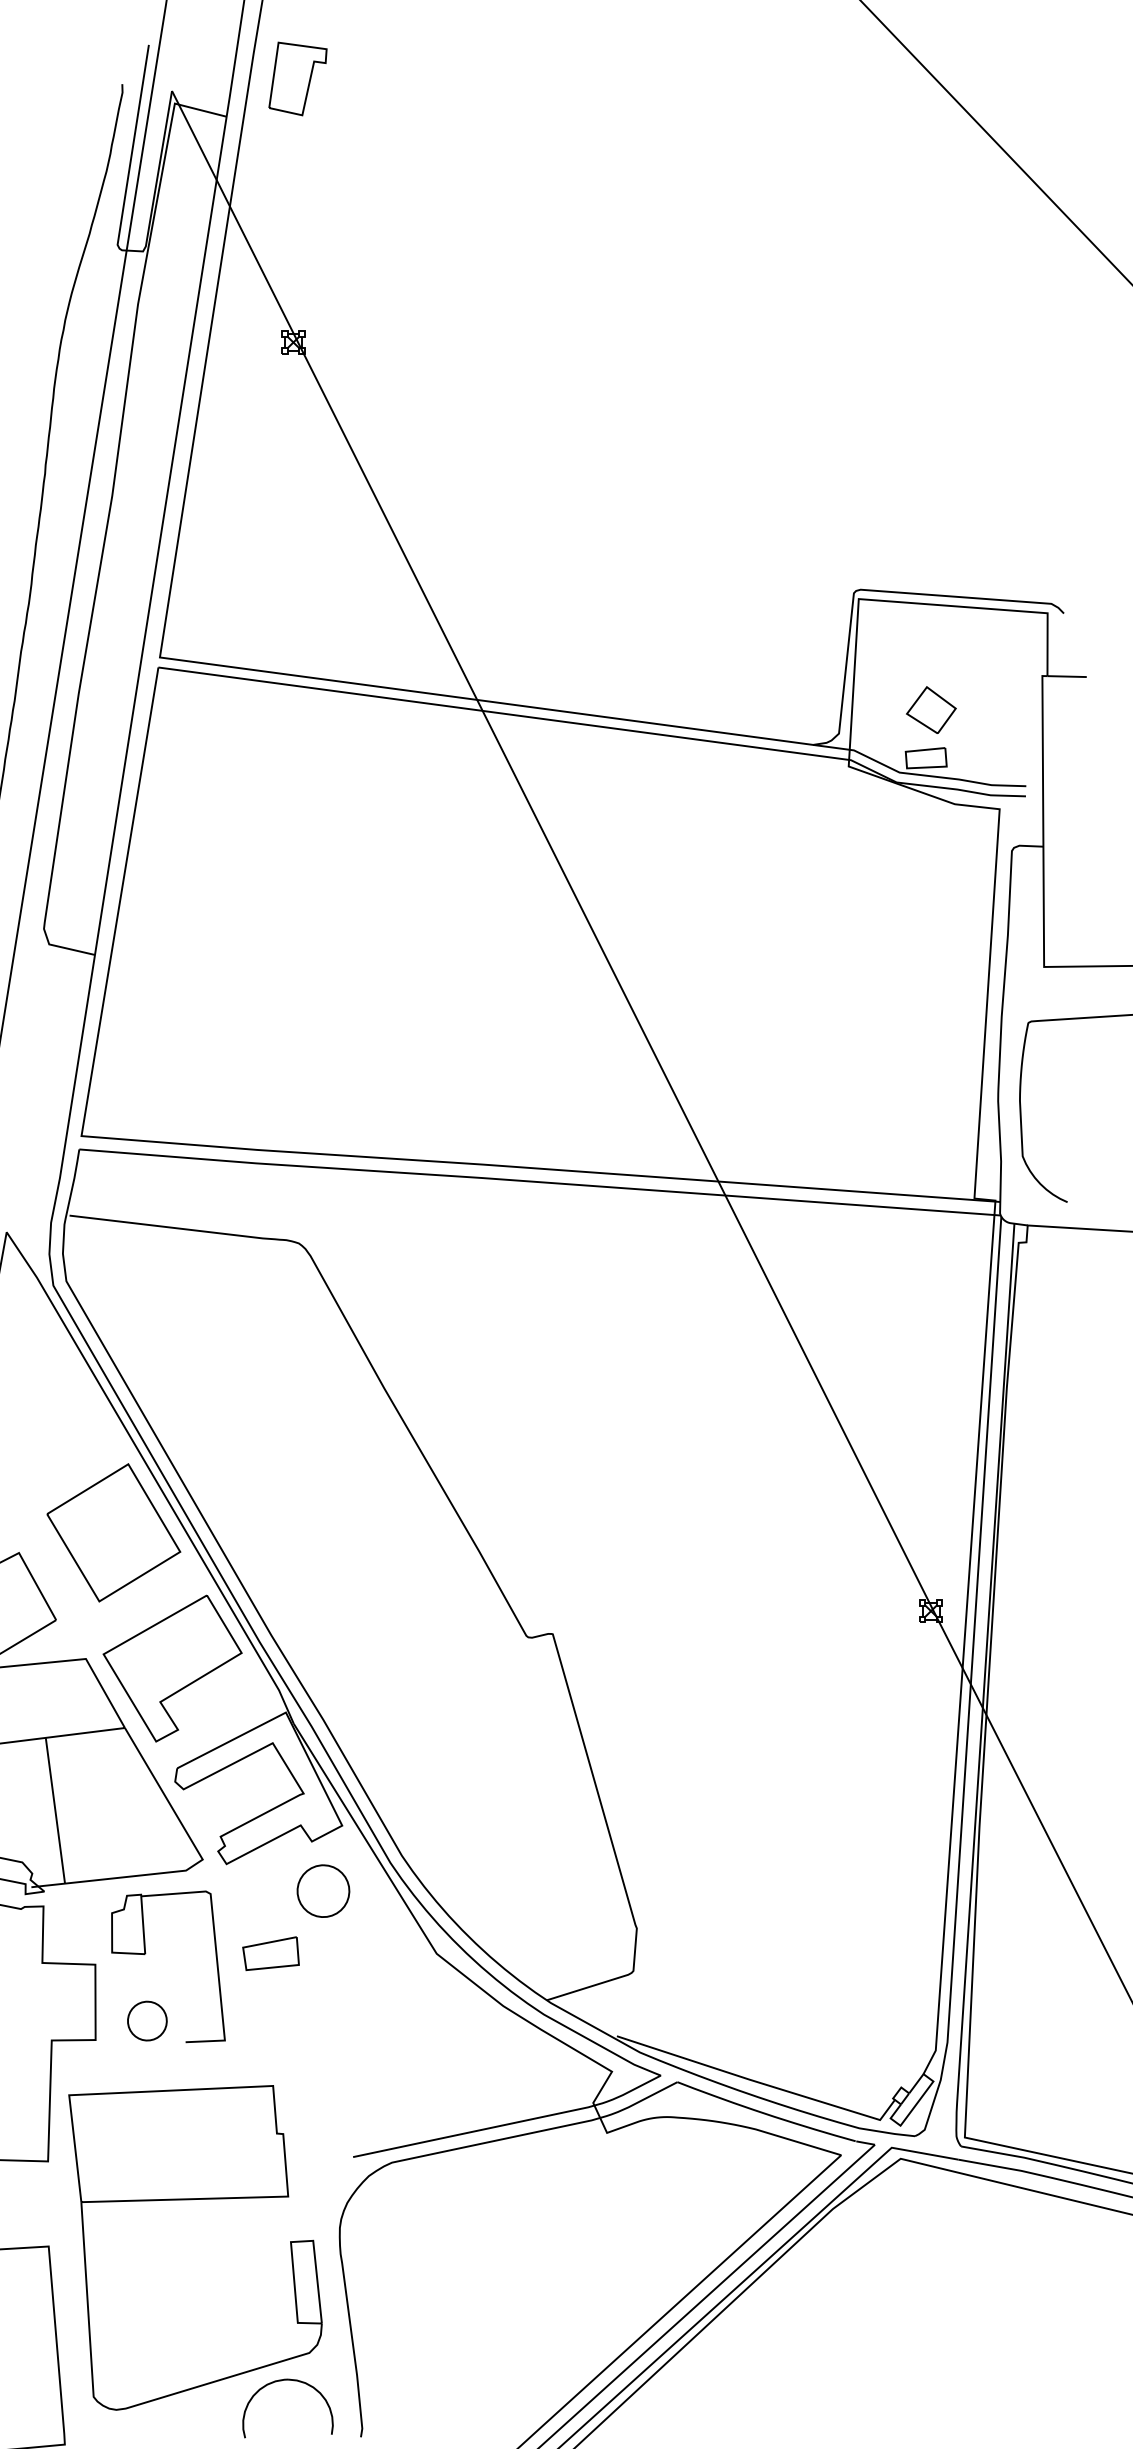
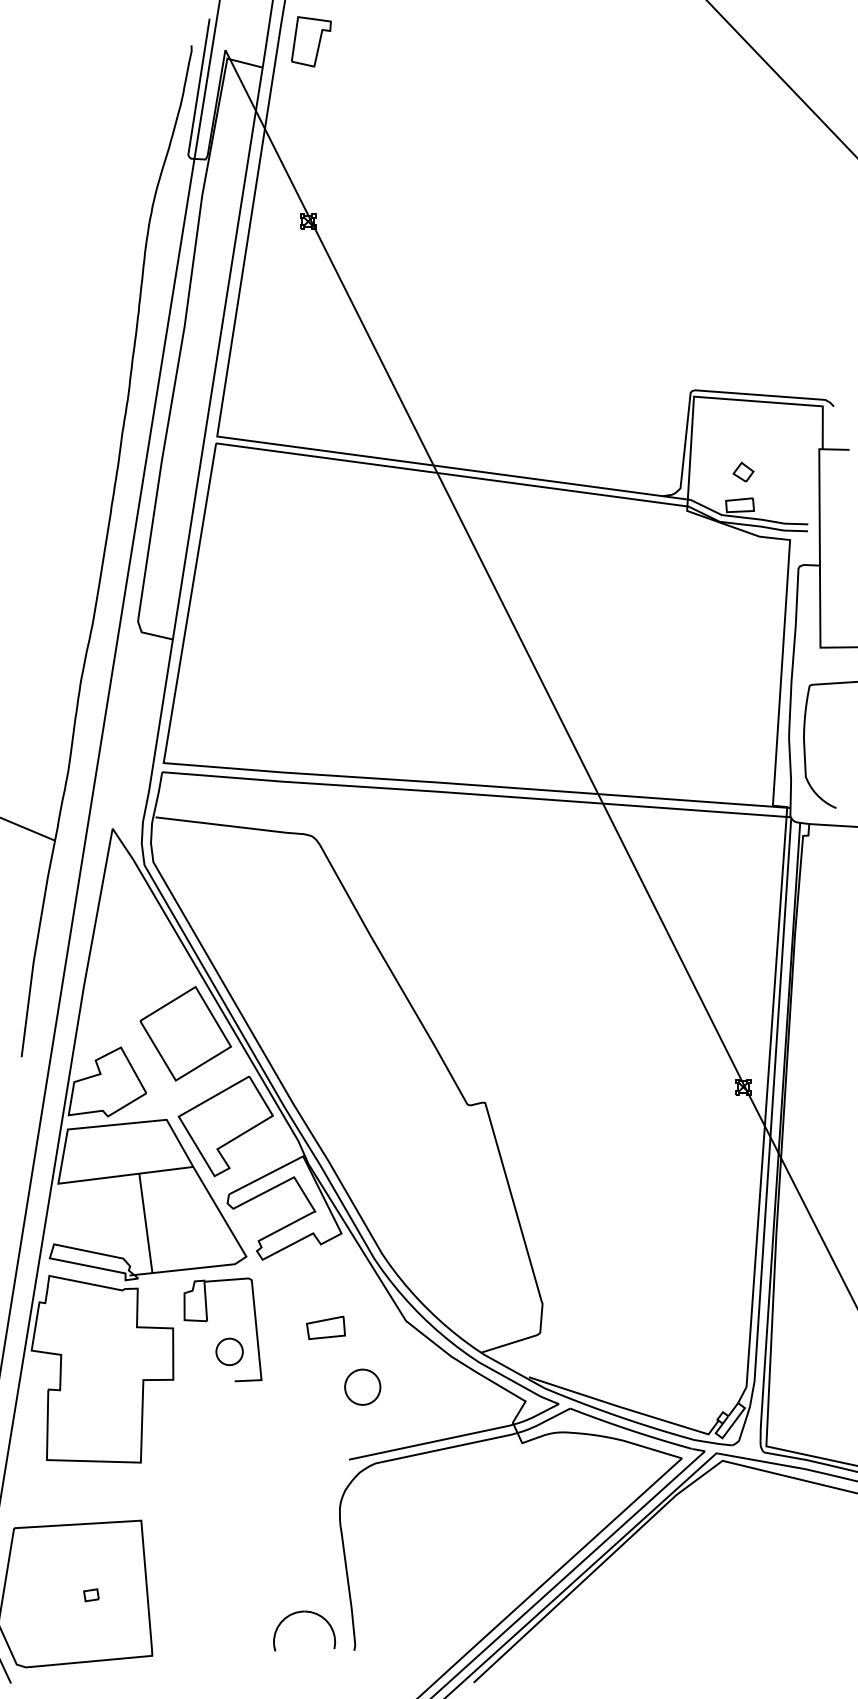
part: (931, 708) -> (743, 471), size x0.6
part: (323, 1890) -> (362, 1386), moved
part: (270, 1953) -> (325, 1327), moved
part: (147, 2020) -> (229, 1351), moved
part: (195, 2200) -> (241, 1489), removed

